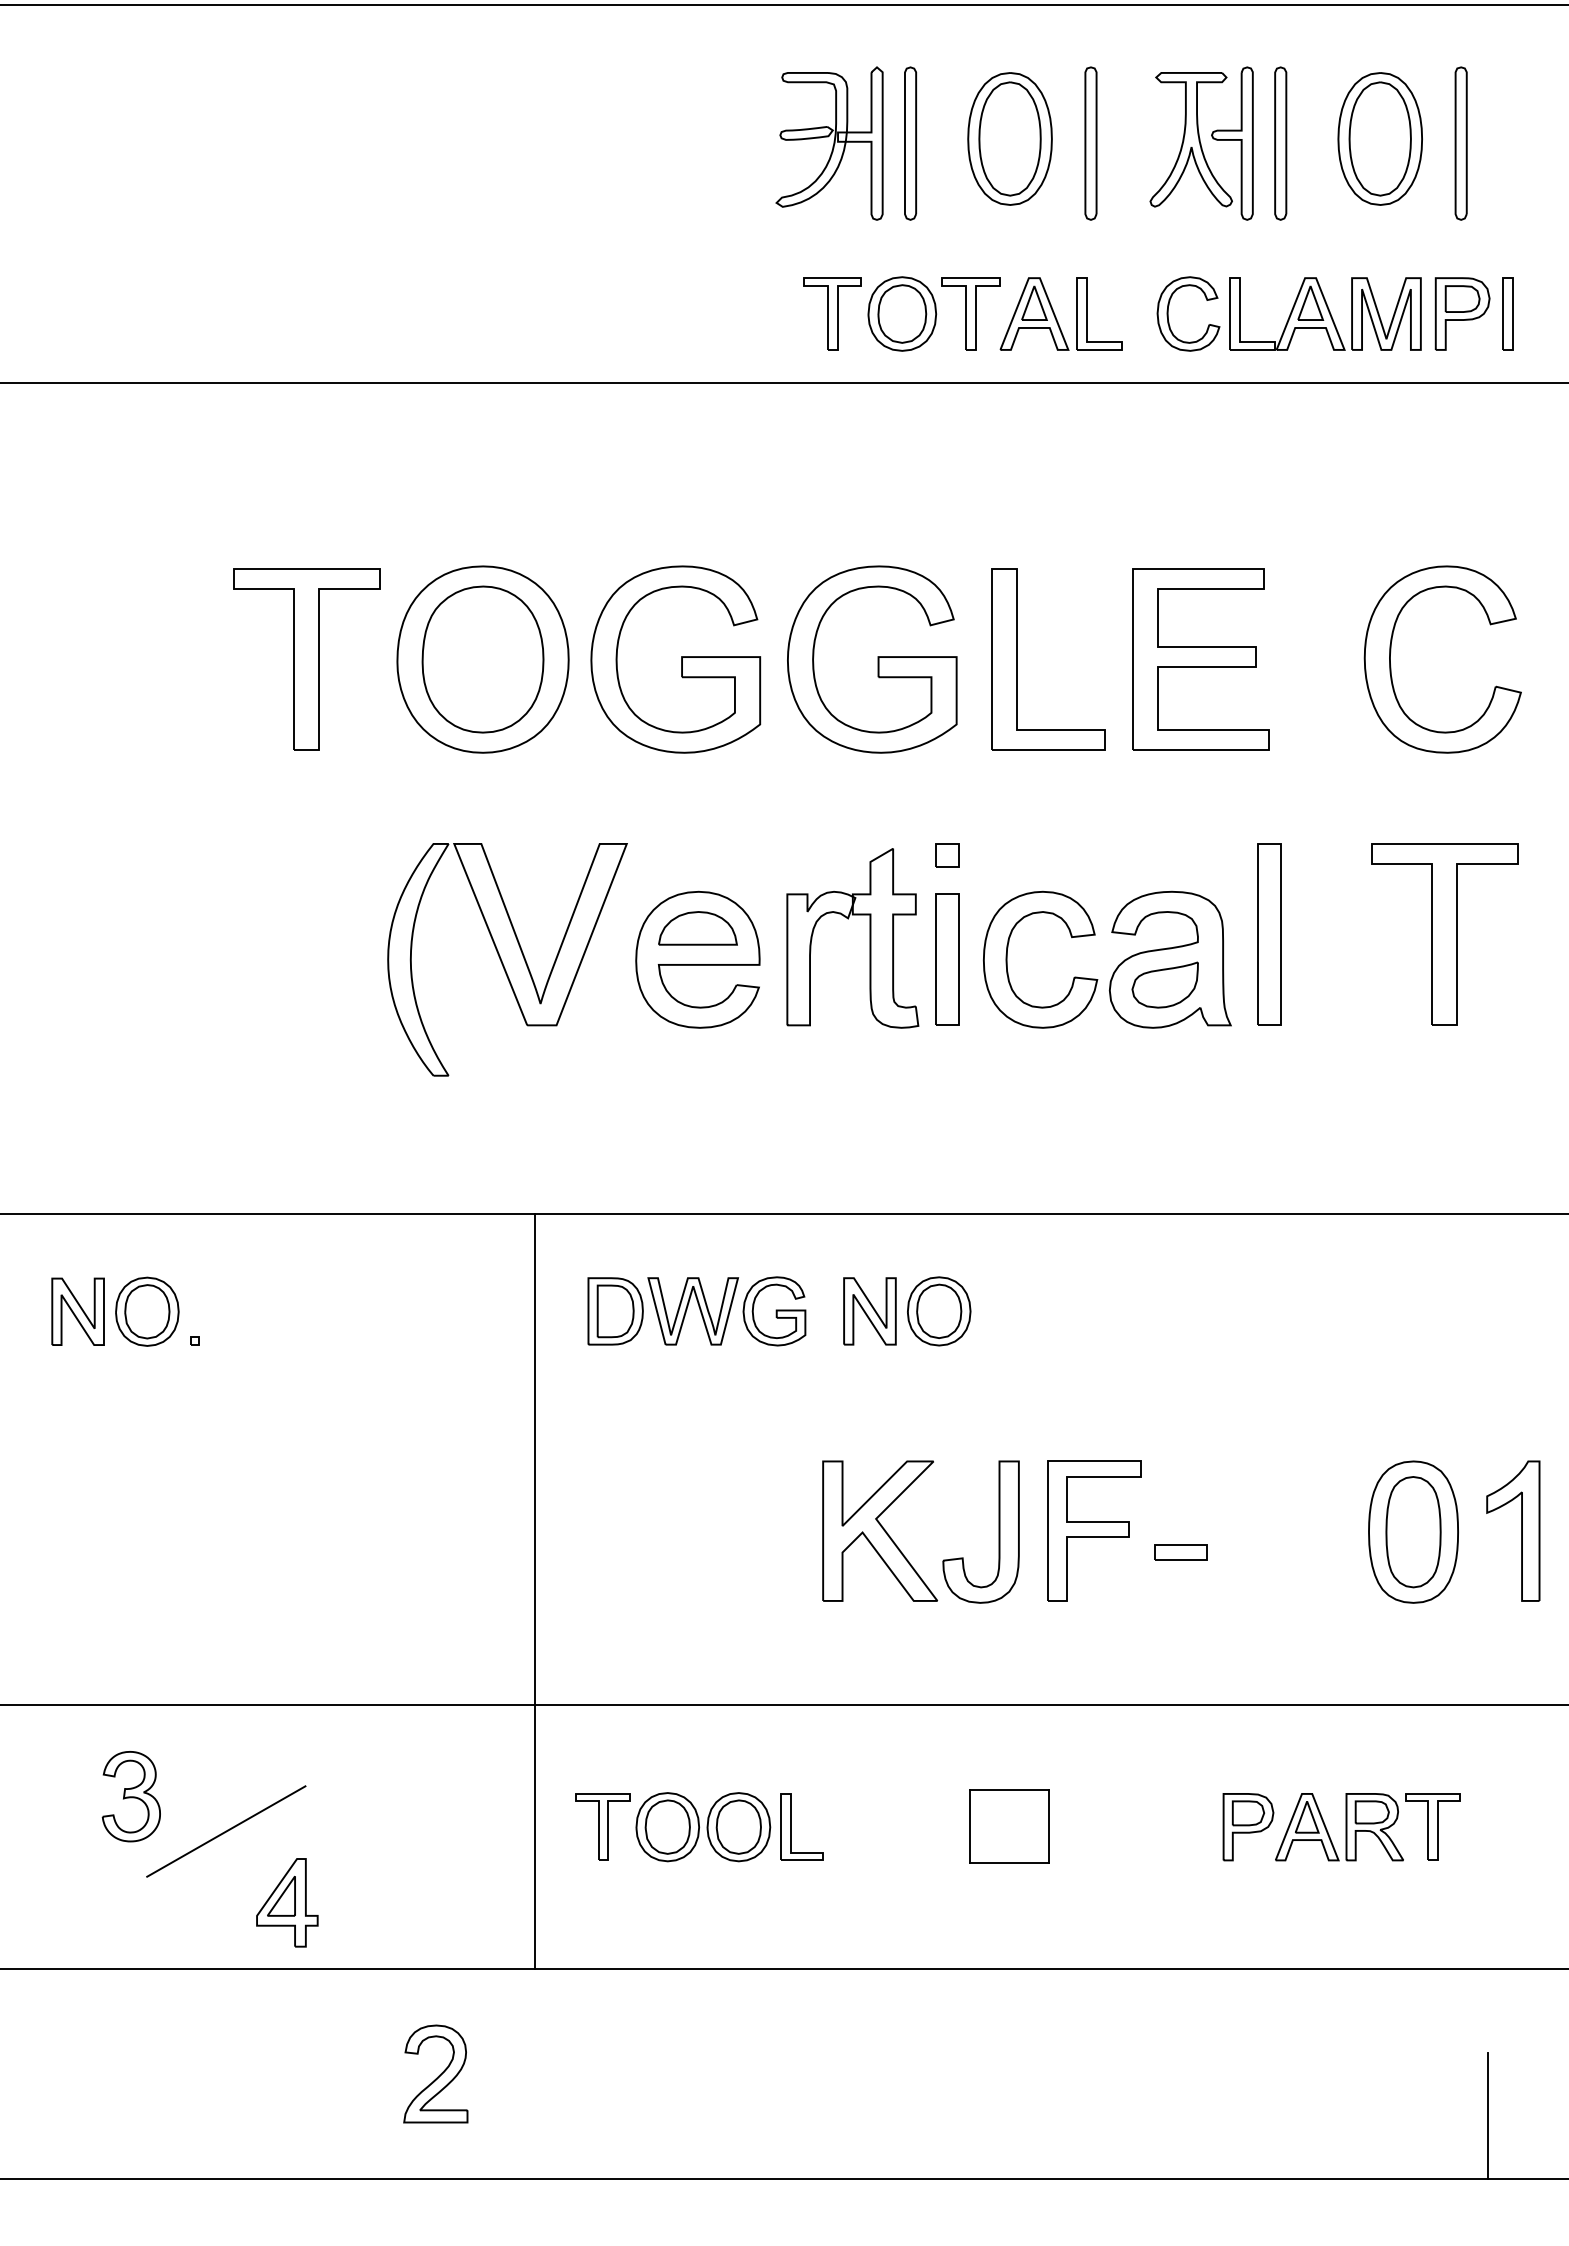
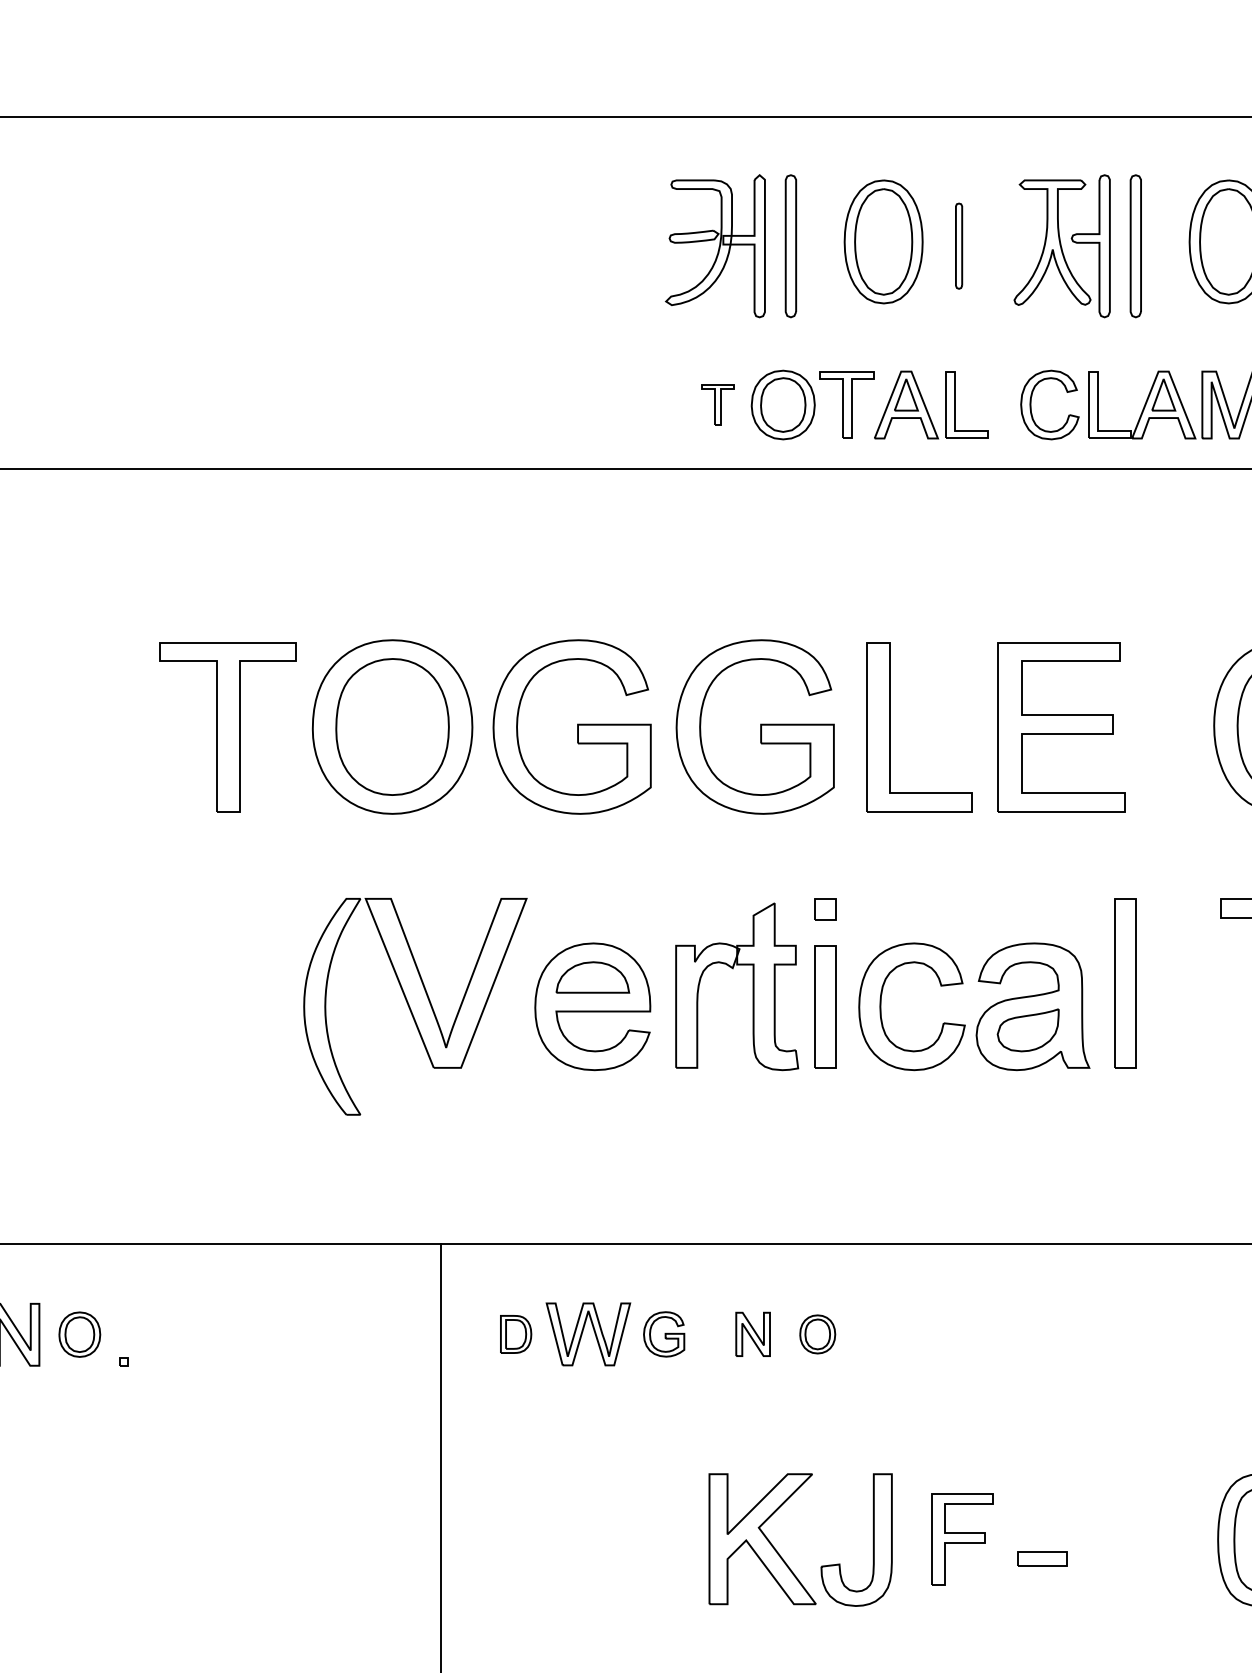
part: (1090, 143) -> (958, 246), size x0.6
part: (832, 313) -> (718, 404), size x0.6
part: (147, 1311) -> (79, 1334), size x0.7
part: (615, 1311) -> (516, 1334), size x0.6
part: (774, 1311) -> (664, 1334), size x0.7
part: (869, 1311) -> (752, 1334), size x0.7
part: (939, 1311) -> (817, 1334), size x0.6
part: (1094, 1530) -> (962, 1538), size x0.7

